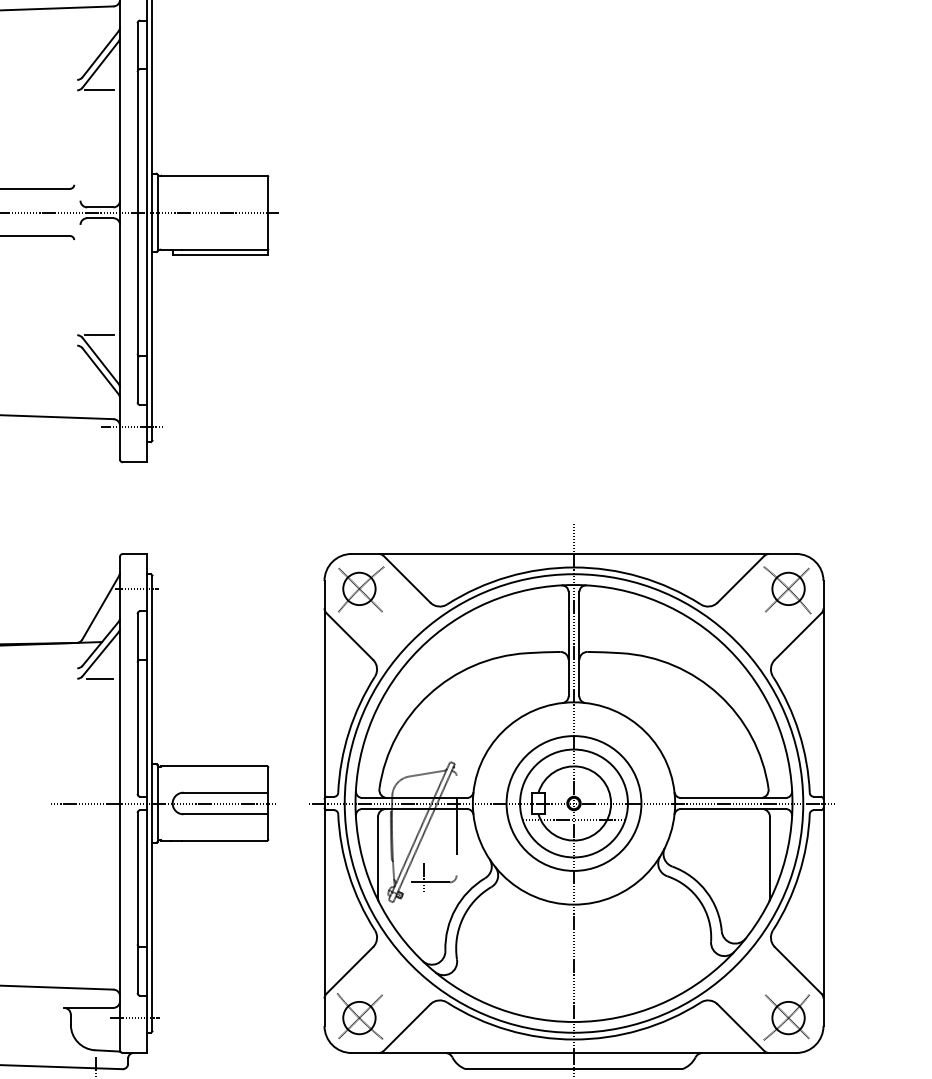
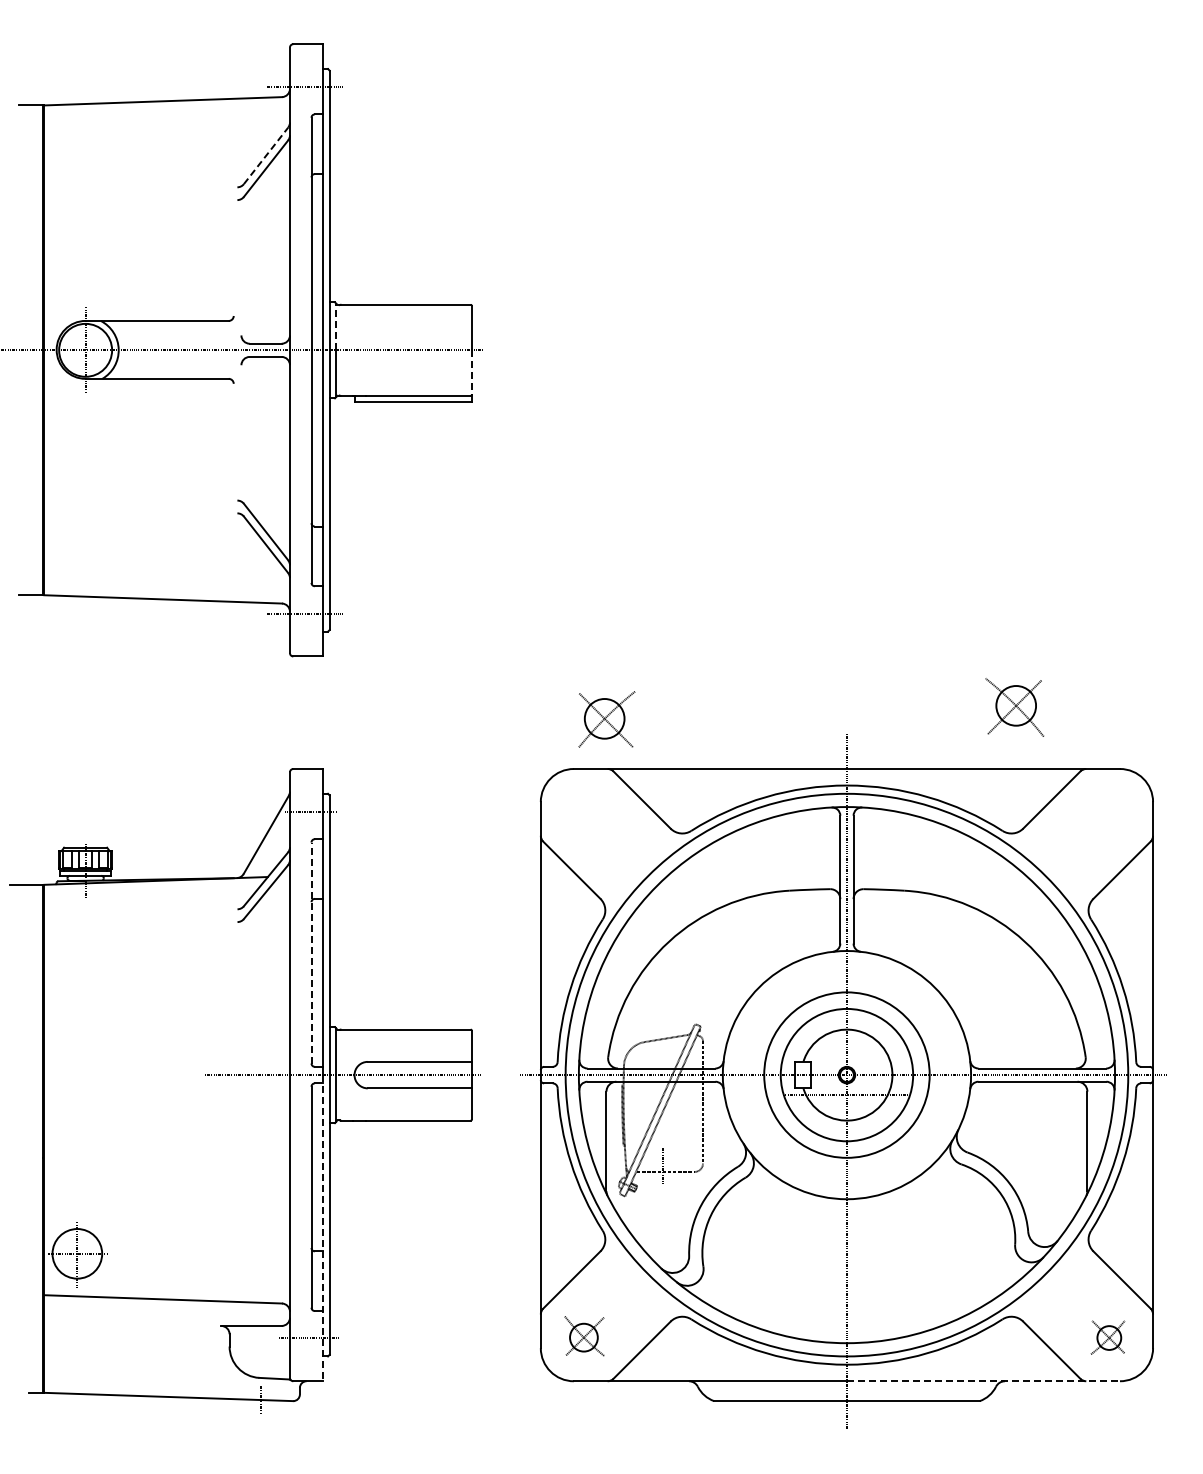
line: (100, 54) -> (266, 155), solid -> dashed
line: (99, 90) -> (264, 200), removed
line: (157, 193) -> (336, 326), solid -> dashed
line: (268, 230) -> (472, 372), solid -> dashed
line: (99, 335) -> (264, 500), removed
part: (360, 589) -> (606, 719), moved
part: (787, 590) -> (1014, 707), moved
line: (99, 679) -> (264, 922), removed
line: (137, 704) -> (311, 953), solid -> dashed
line: (147, 928) -> (323, 1228), solid -> dashed
part: (360, 1015) -> (584, 1335), size x0.7
part: (786, 1017) -> (1107, 1337), size x0.6
line: (685, 1053) -> (983, 1381), solid -> dashed

